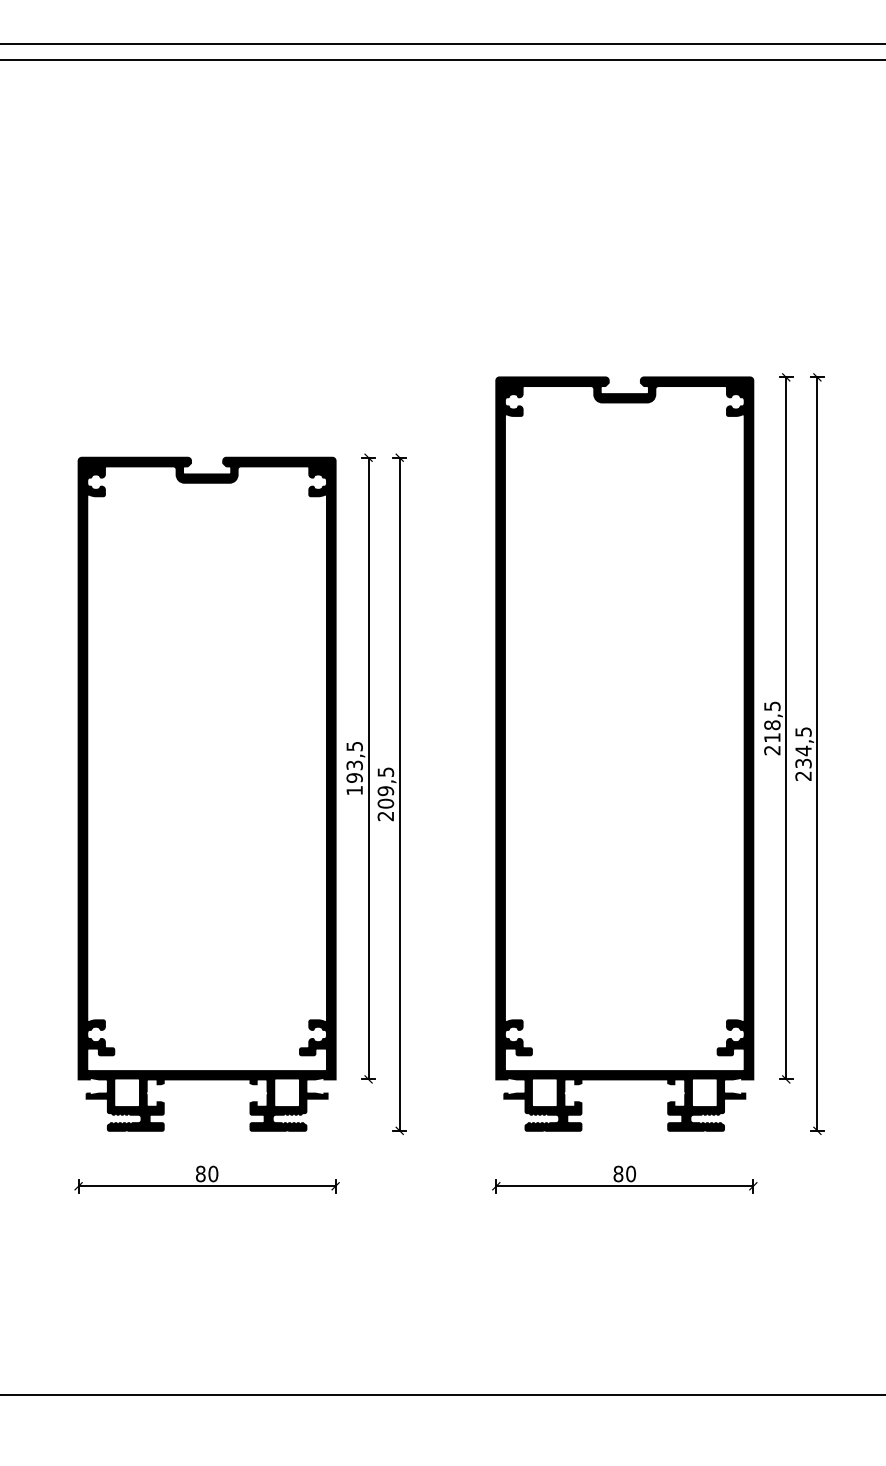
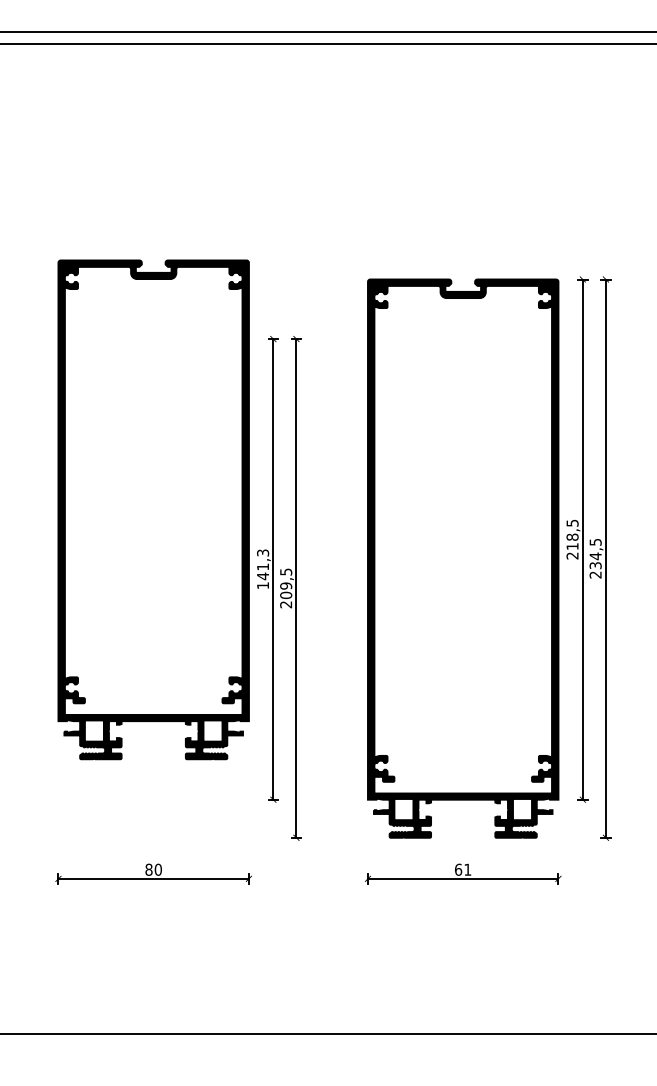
text: (354, 762) -> (262, 564), 193,5 -> 141,3
part: (206, 793) -> (153, 509), moved
text: (624, 1173) -> (462, 869), 80 -> 61

